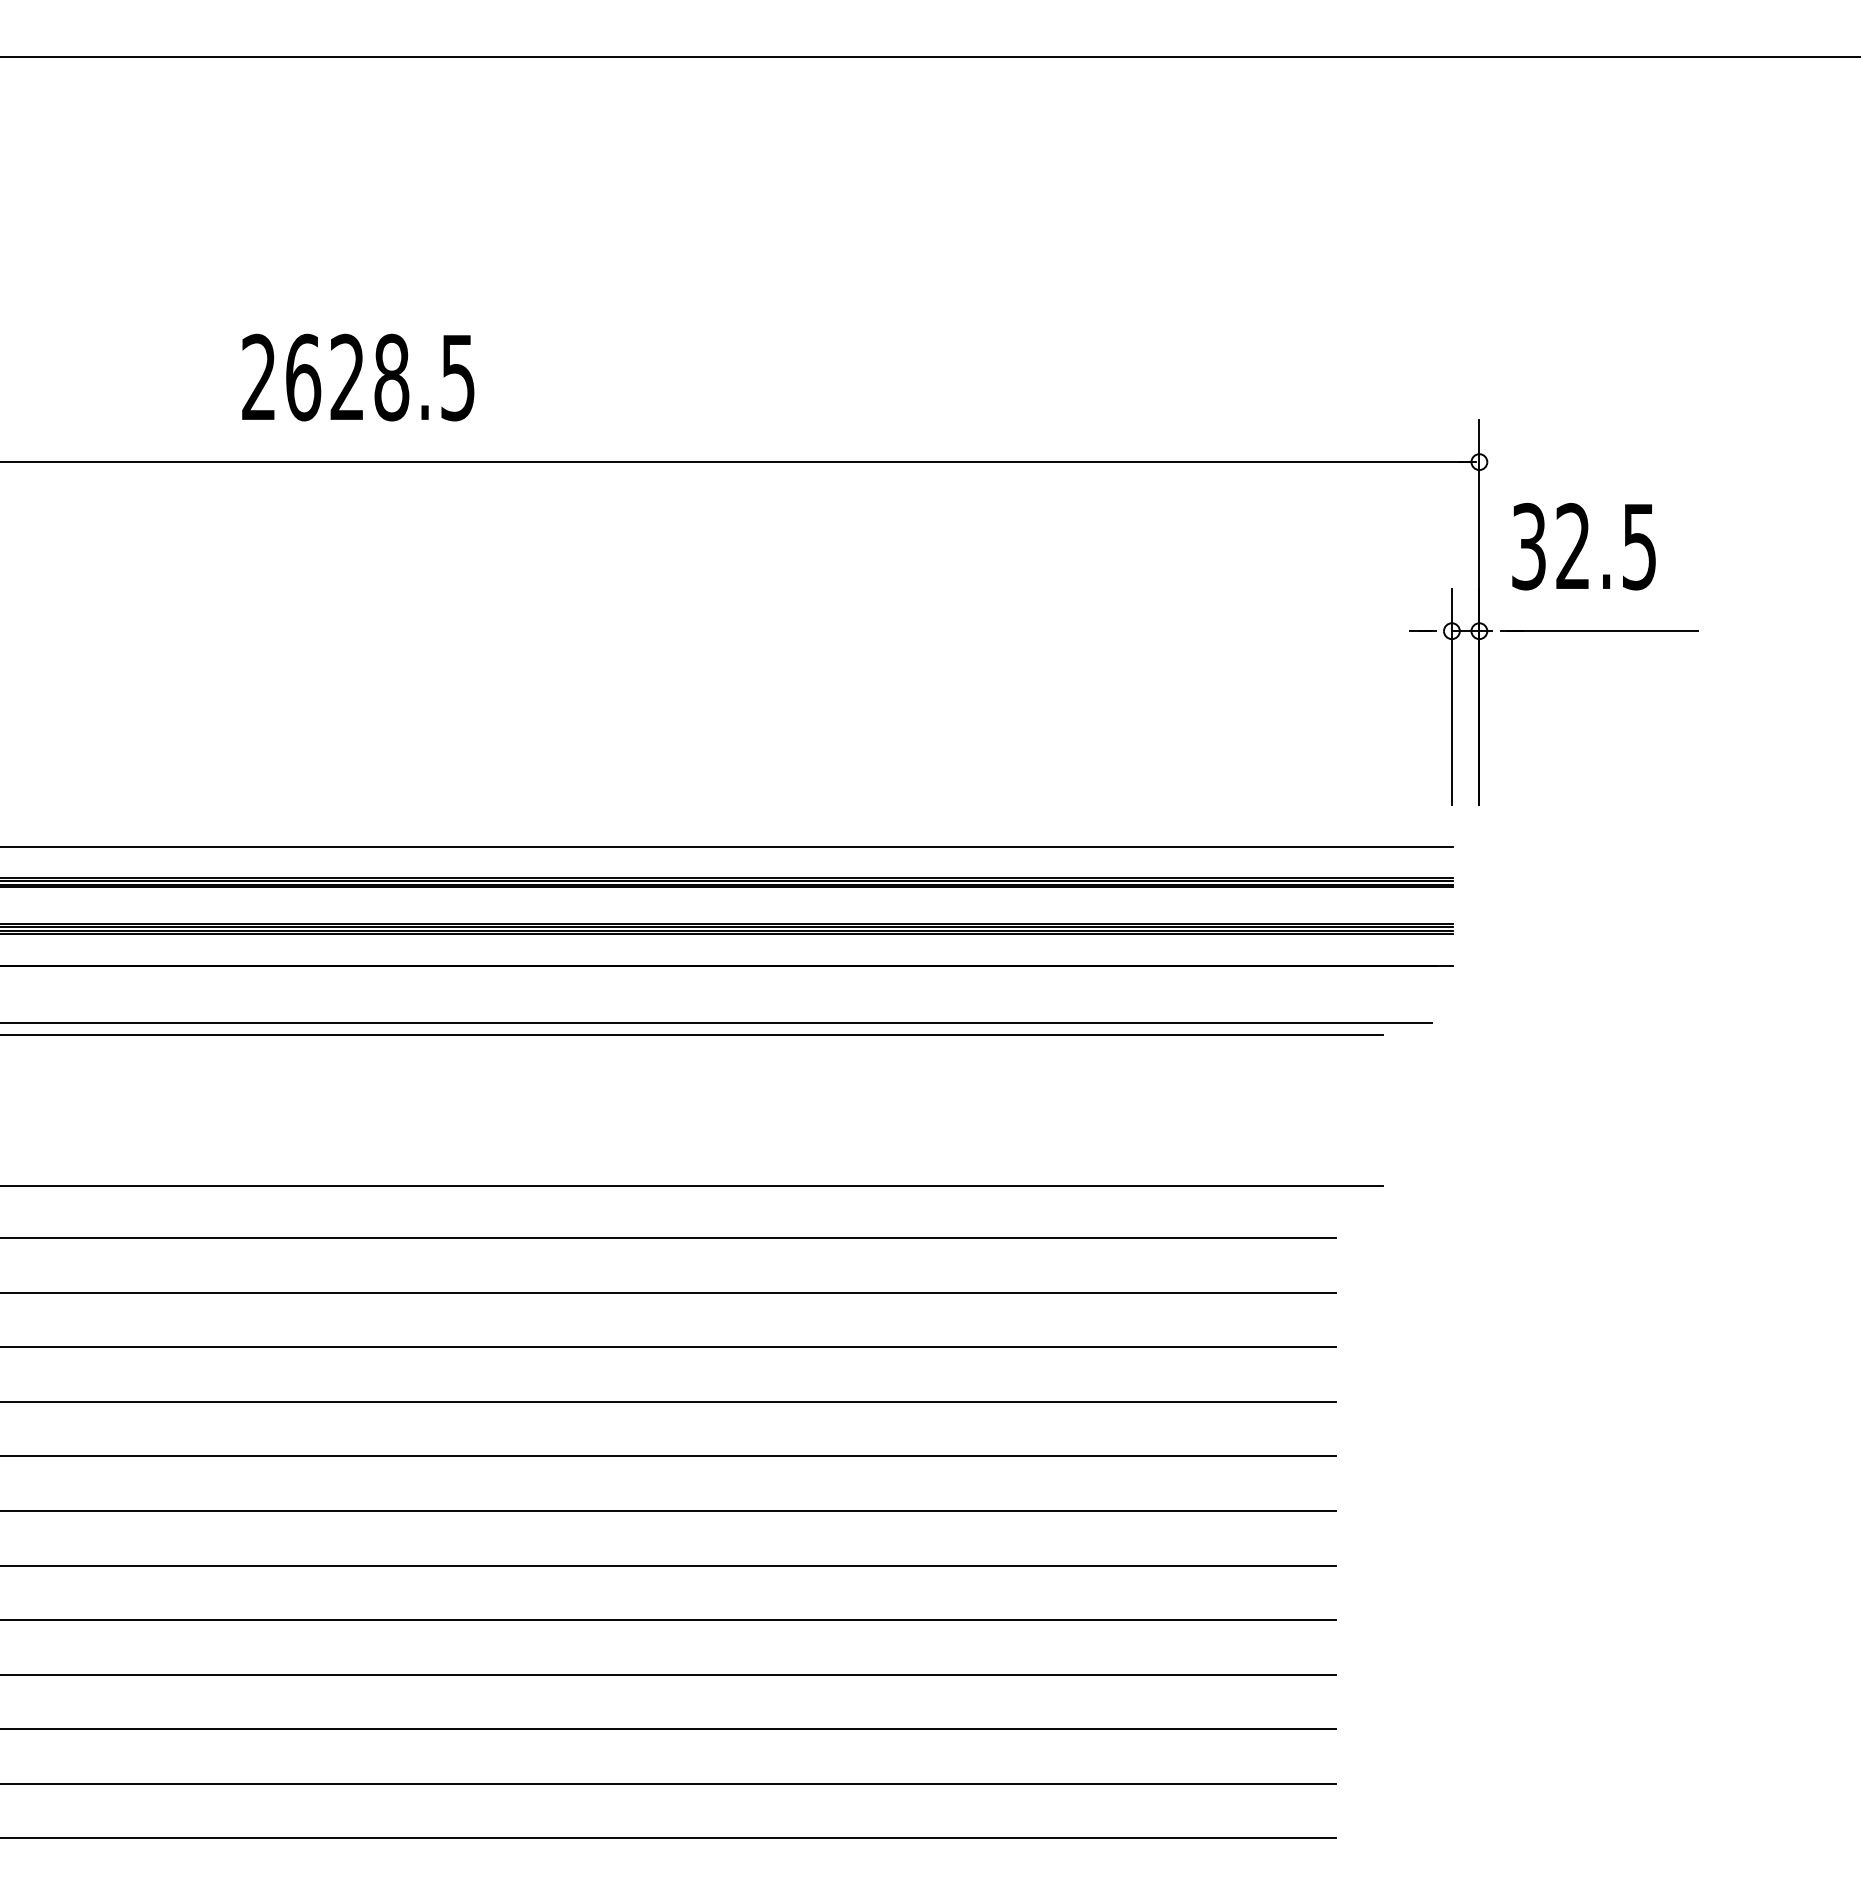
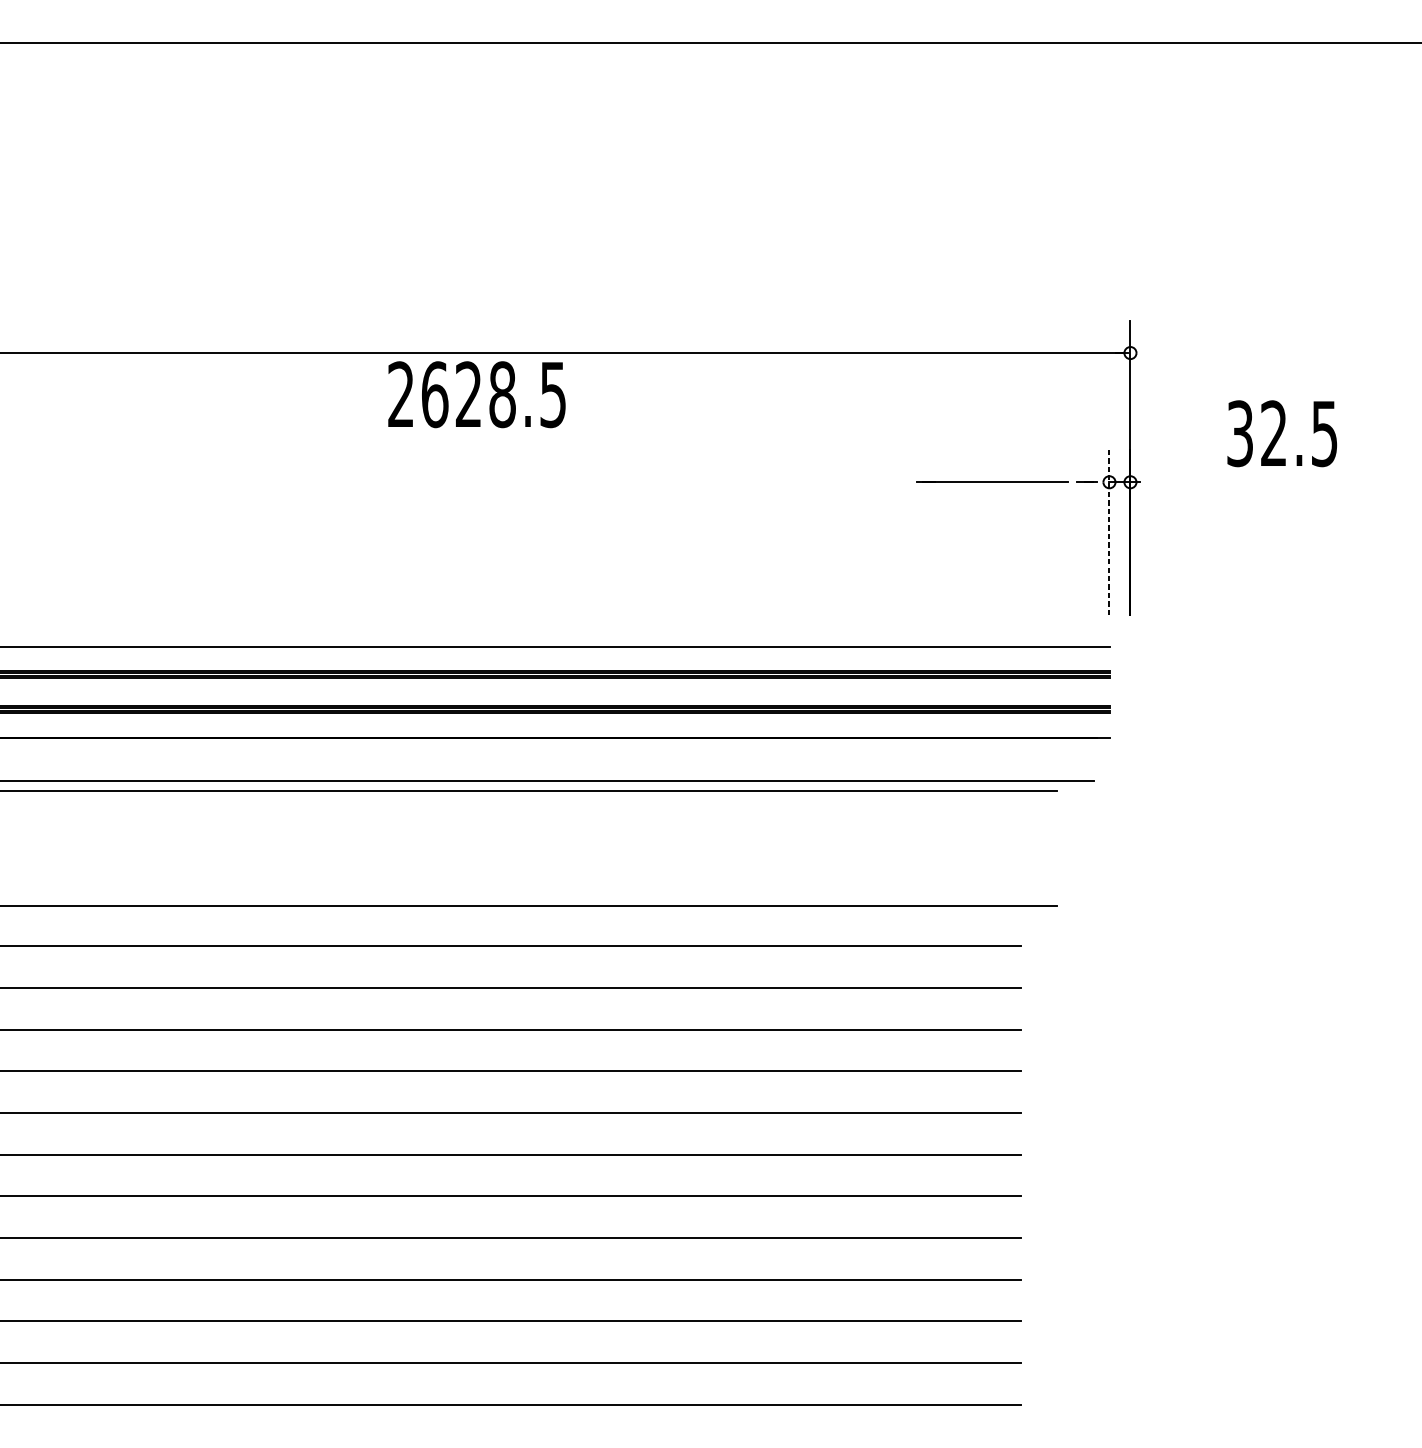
text: (358, 377) -> (477, 394), moved
text: (1583, 546) -> (1281, 433), moved
line: (1599, 630) -> (992, 481), moved
line: (1451, 696) -> (1109, 532), solid -> dashed

